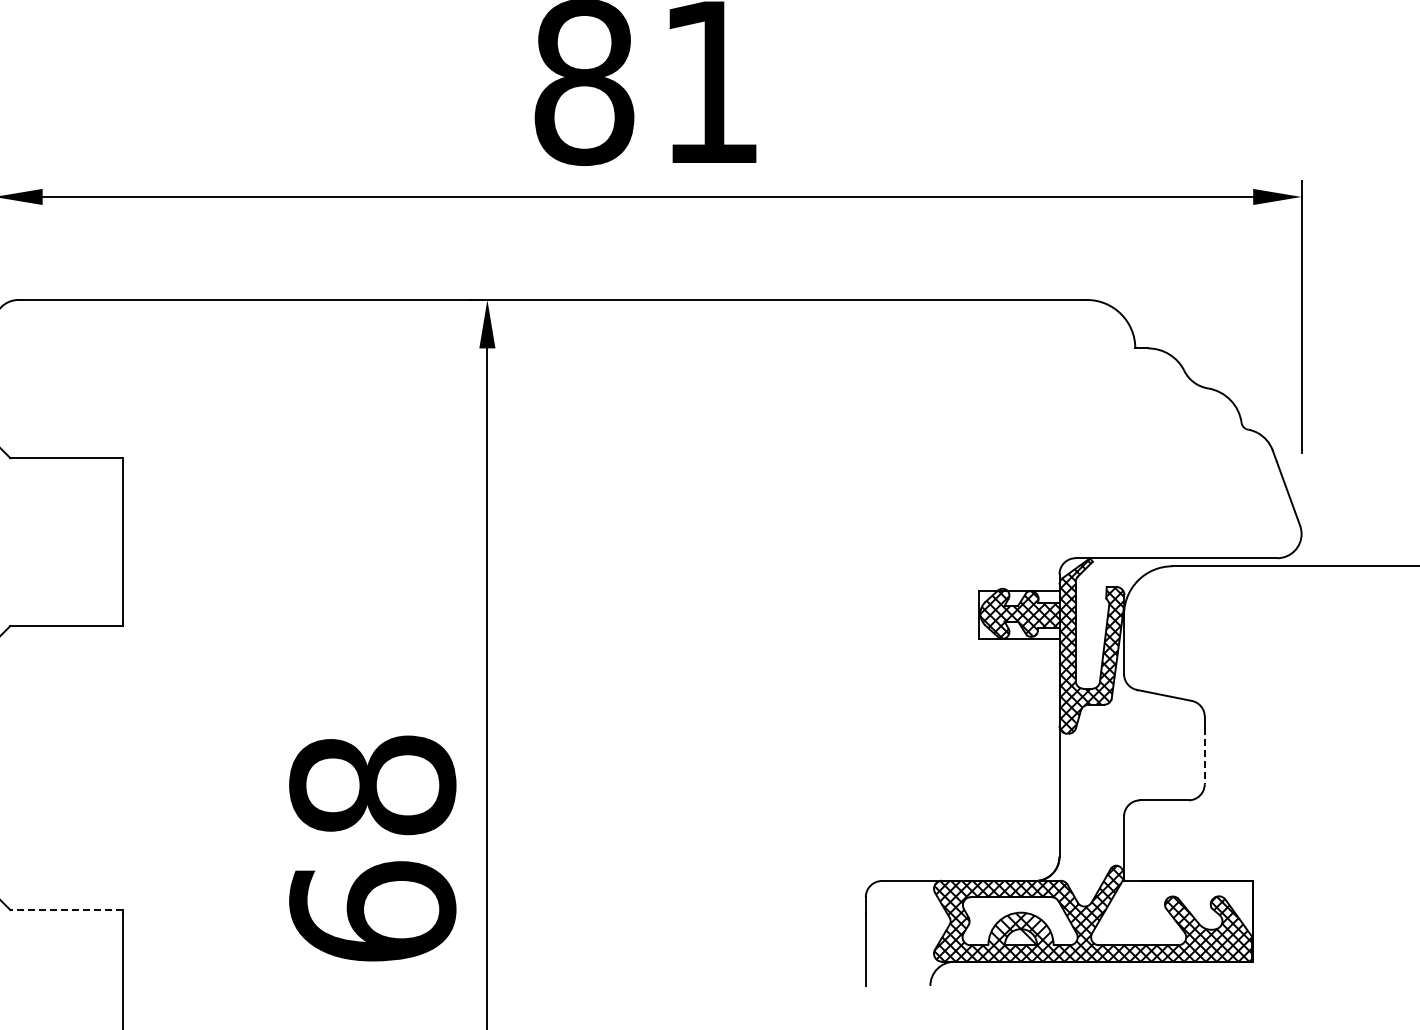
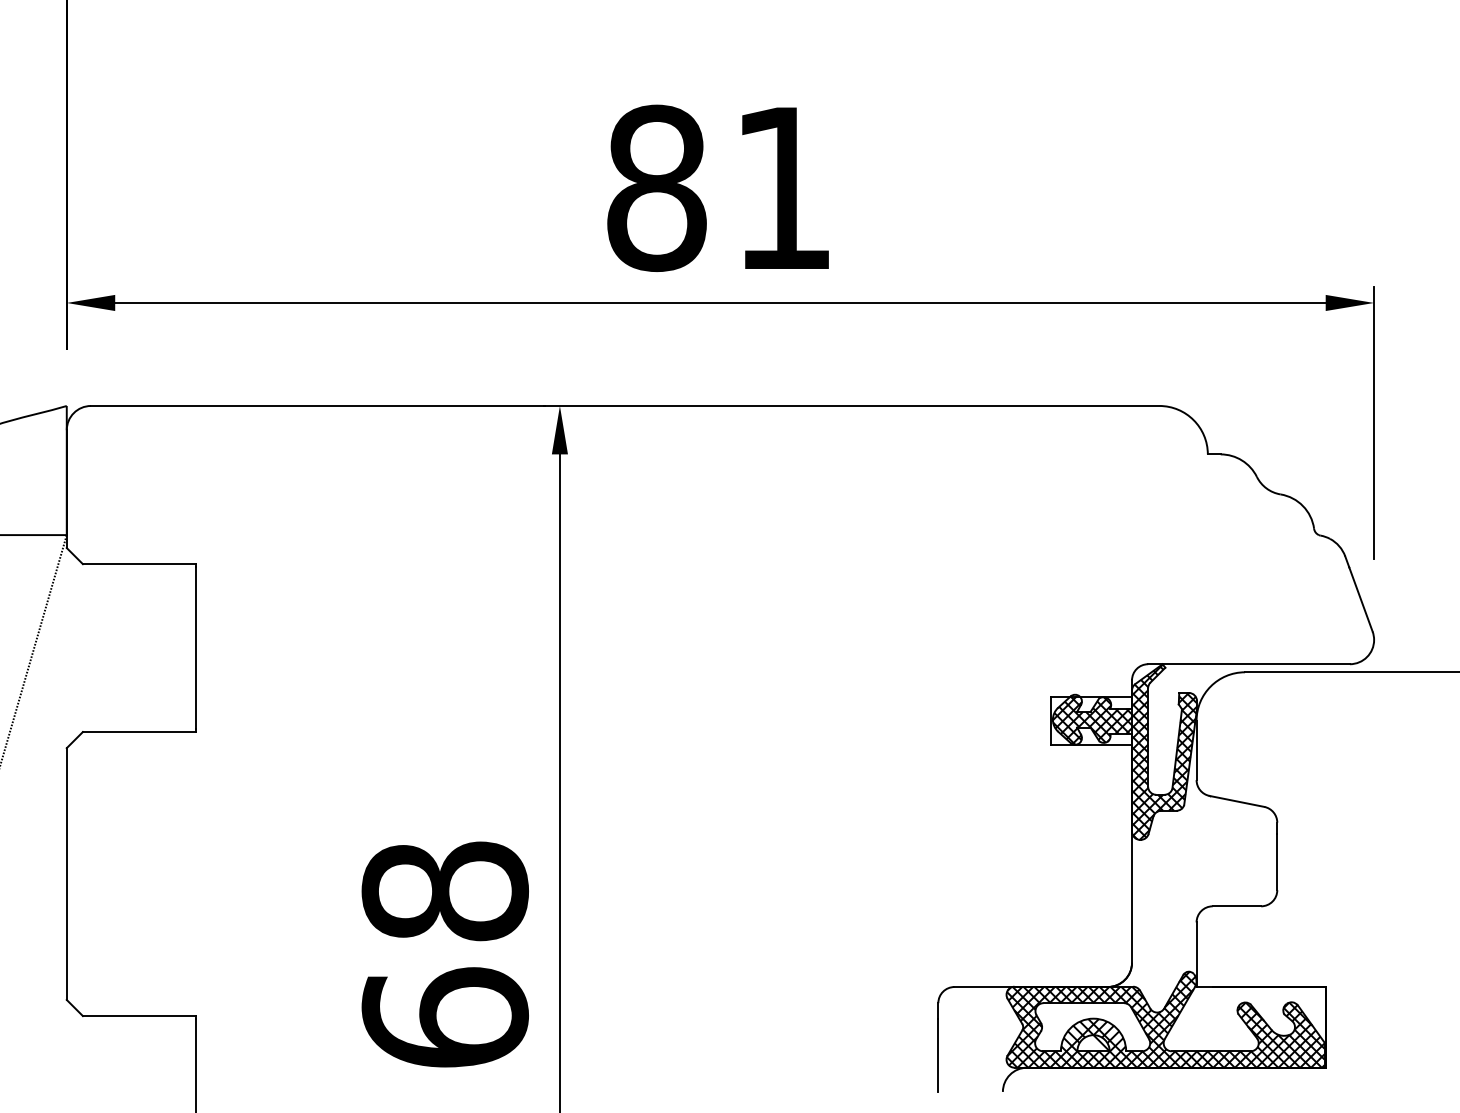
line: (1204, 756) -> (1277, 862), dashed -> solid
line: (65, 910) -> (138, 1016), dashed -> solid

